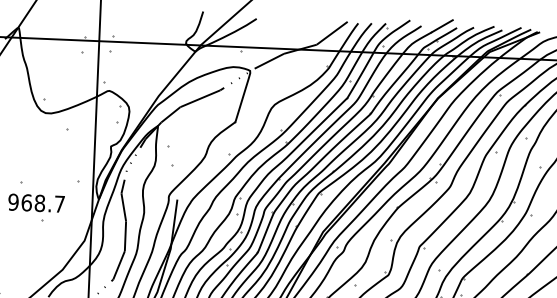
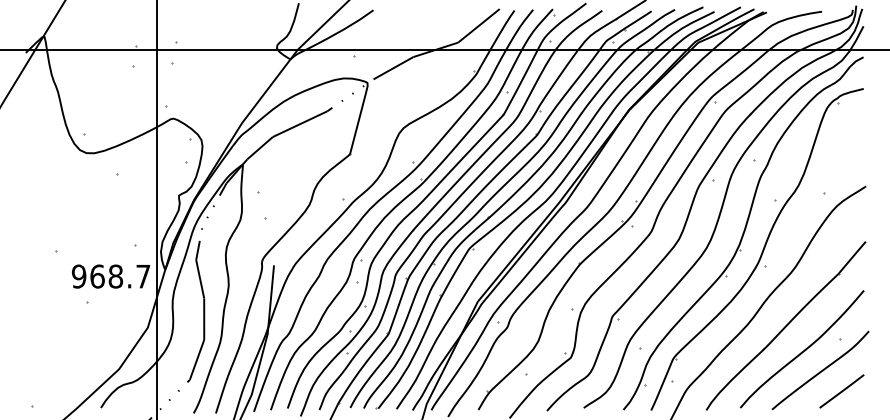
text: (36, 203) -> (111, 276), moved

